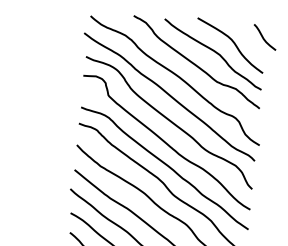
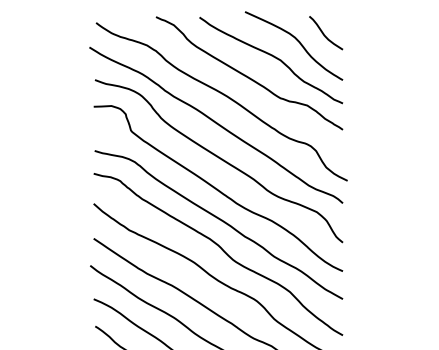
curve: (263, 37) -> (324, 33), moved

